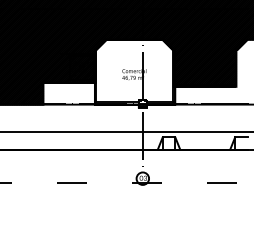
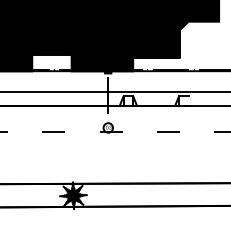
hatch: (135, 73) -> (102, 47), added

